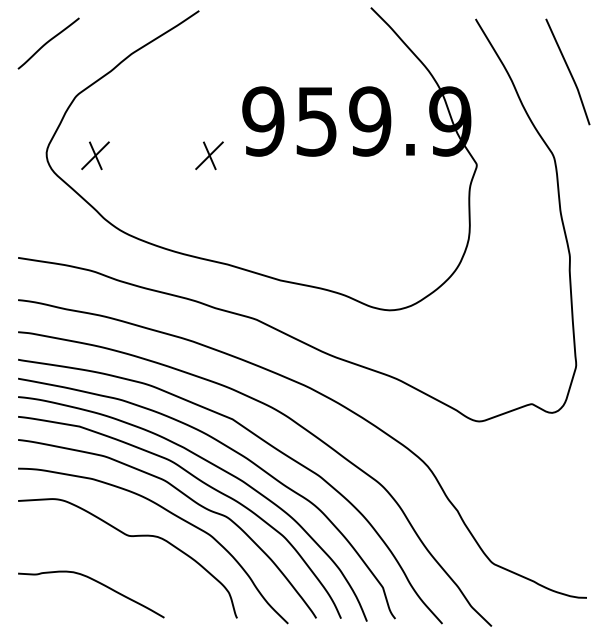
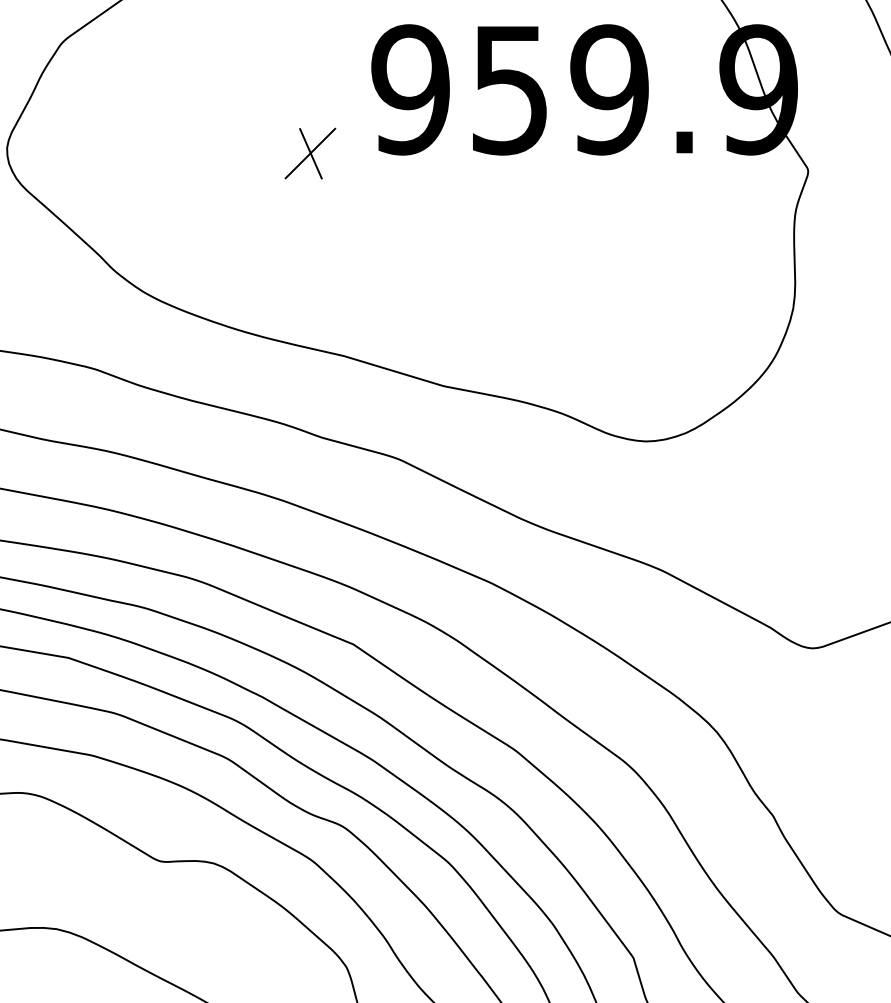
part: (95, 155) -> (98, 153), removed

